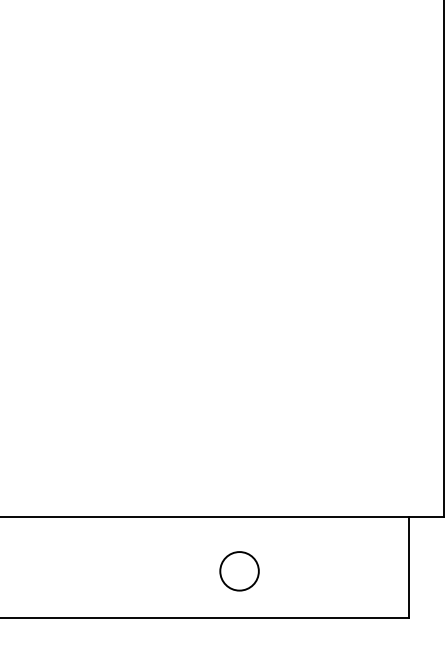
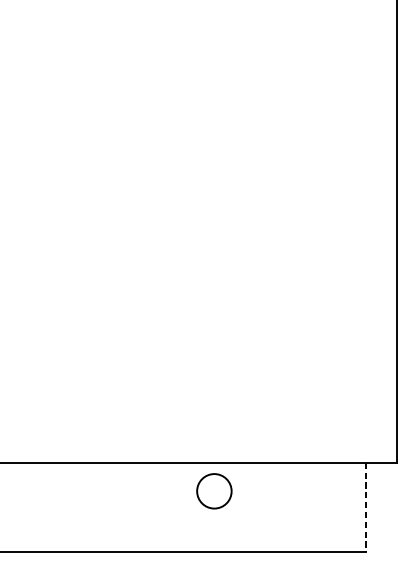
line: (409, 567) -> (366, 507), solid -> dashed
circle: (239, 571) -> (214, 491), moved

